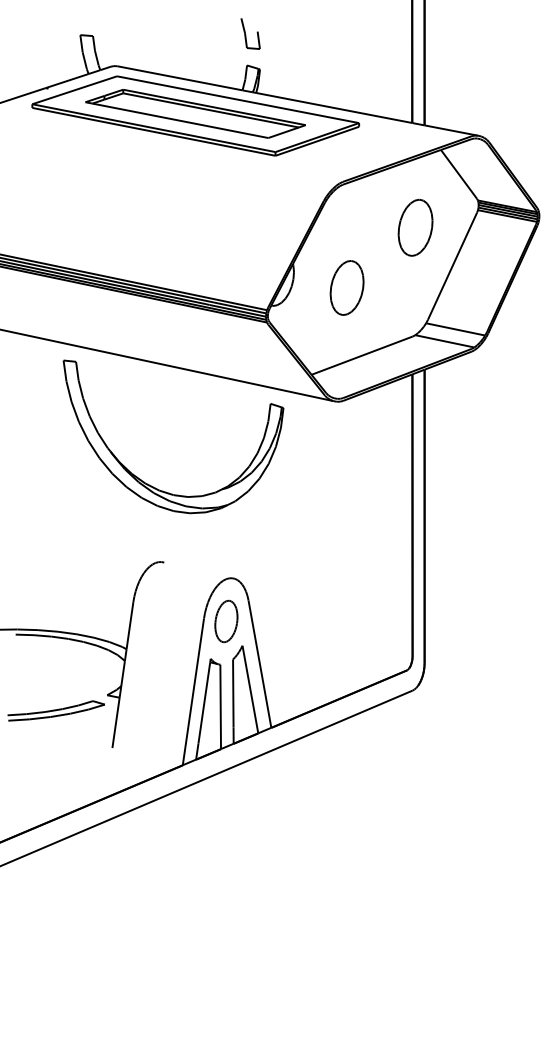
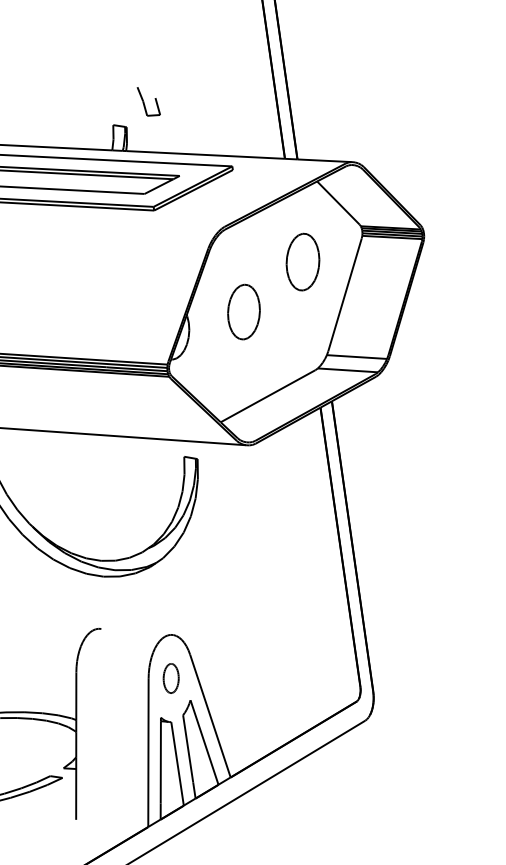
part: (250, 33) -> (148, 100), moved
part: (346, 287) -> (243, 311), moved
part: (226, 621) -> (171, 678), size x0.7

